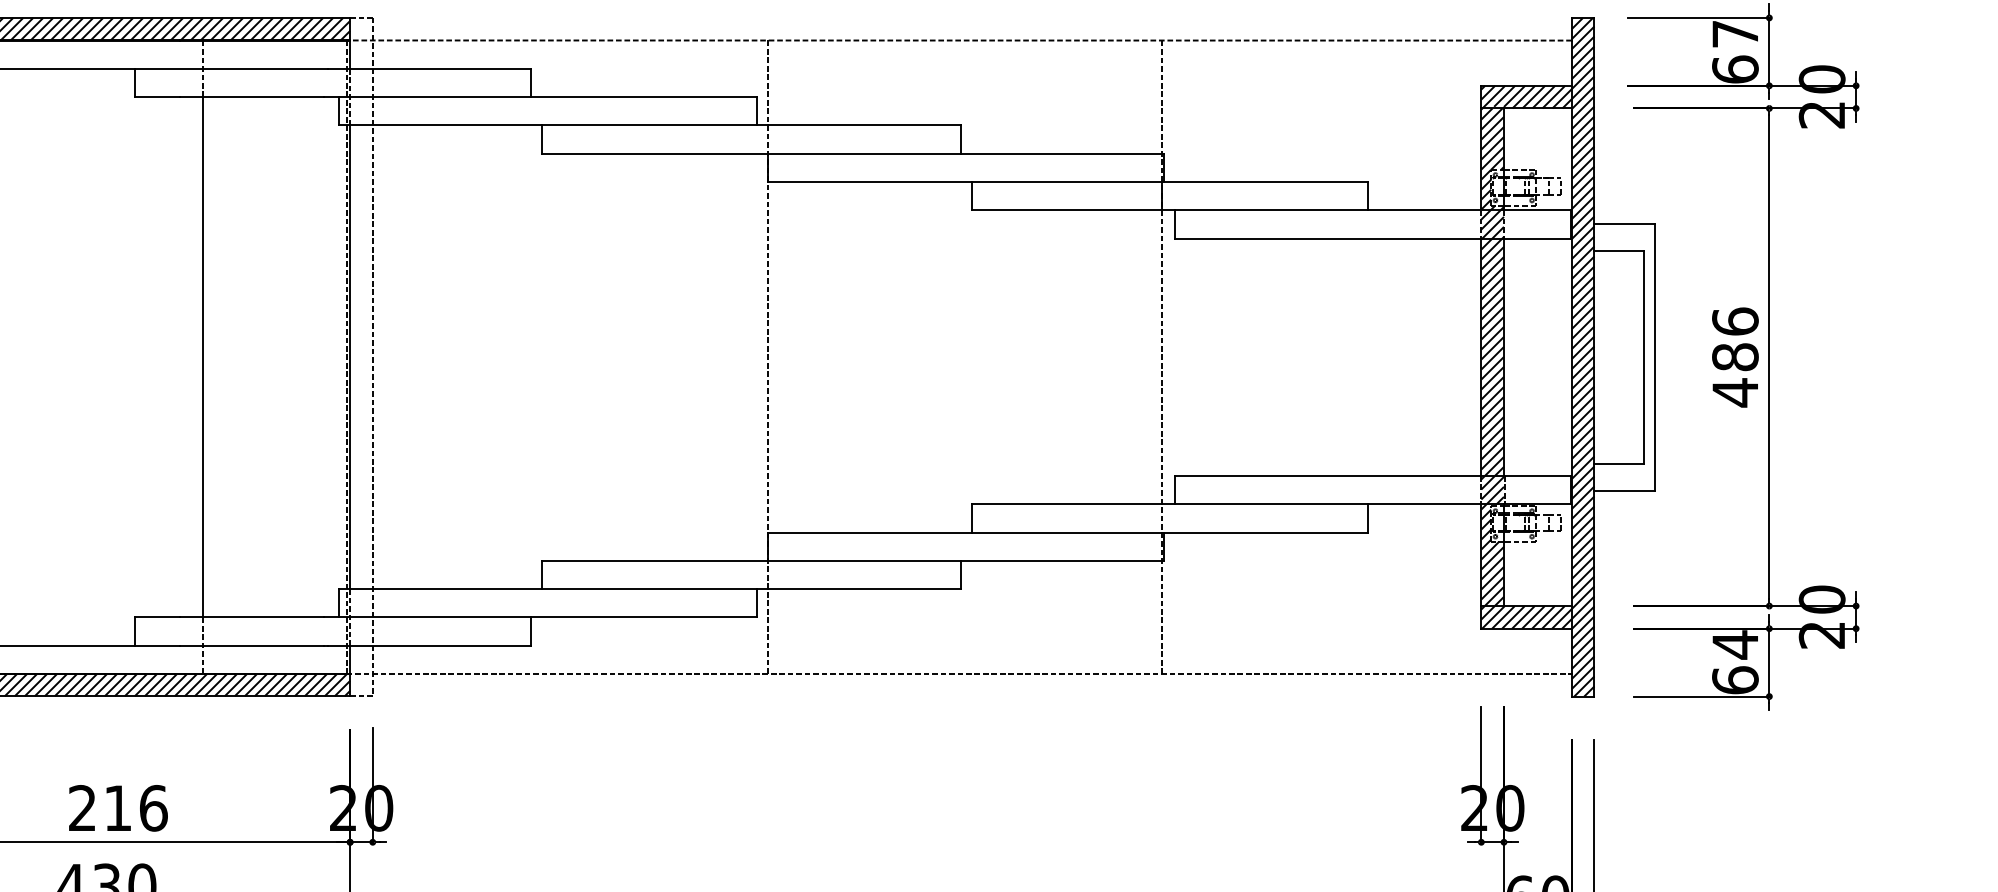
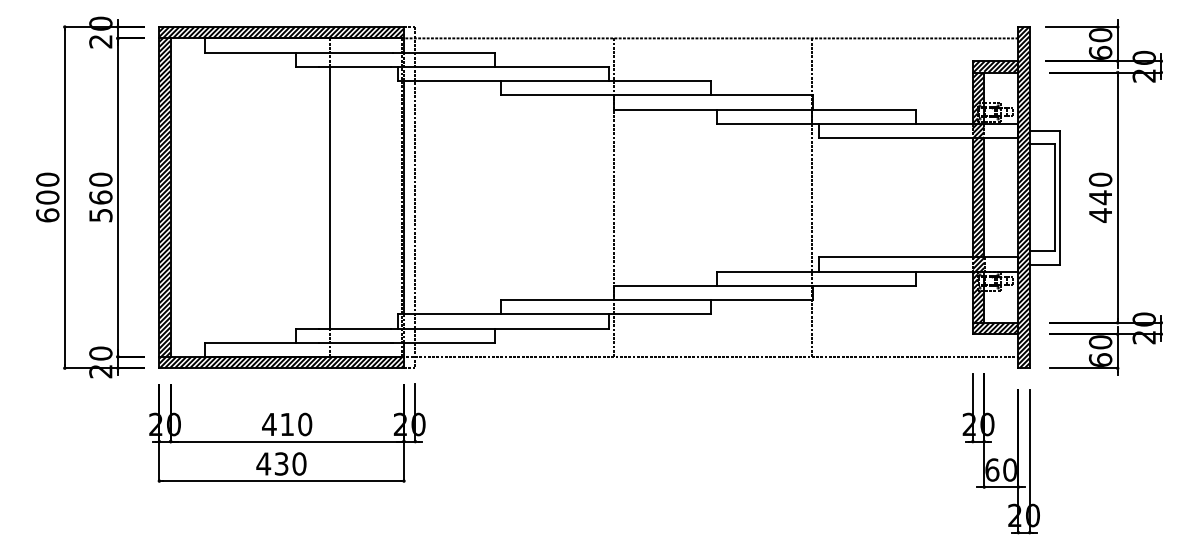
text: (1735, 34) -> (1100, 35), 67 -> 60
text: (1735, 338) -> (1100, 188), 486 -> 440
text: (1735, 645) -> (1100, 342), 64 -> 60
text: (118, 806) -> (287, 423), 216 -> 410

